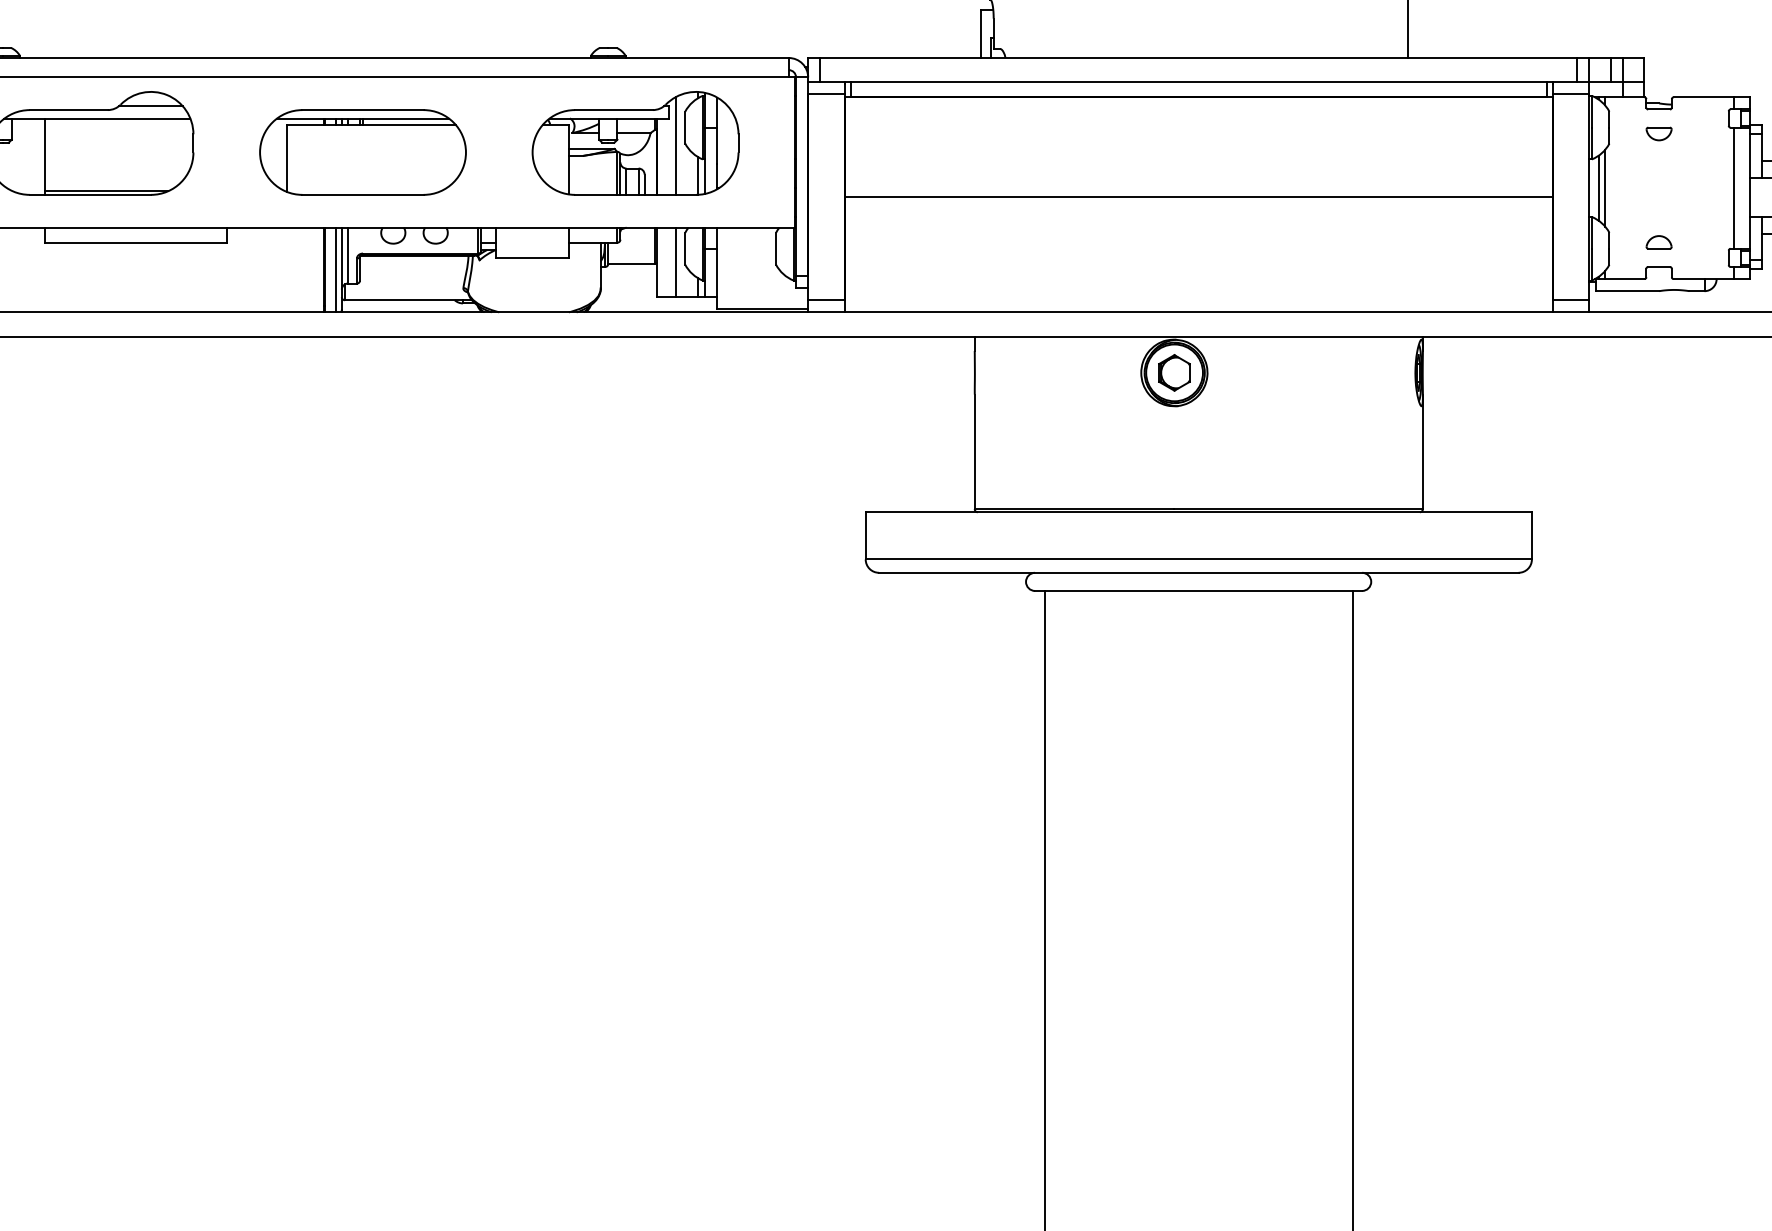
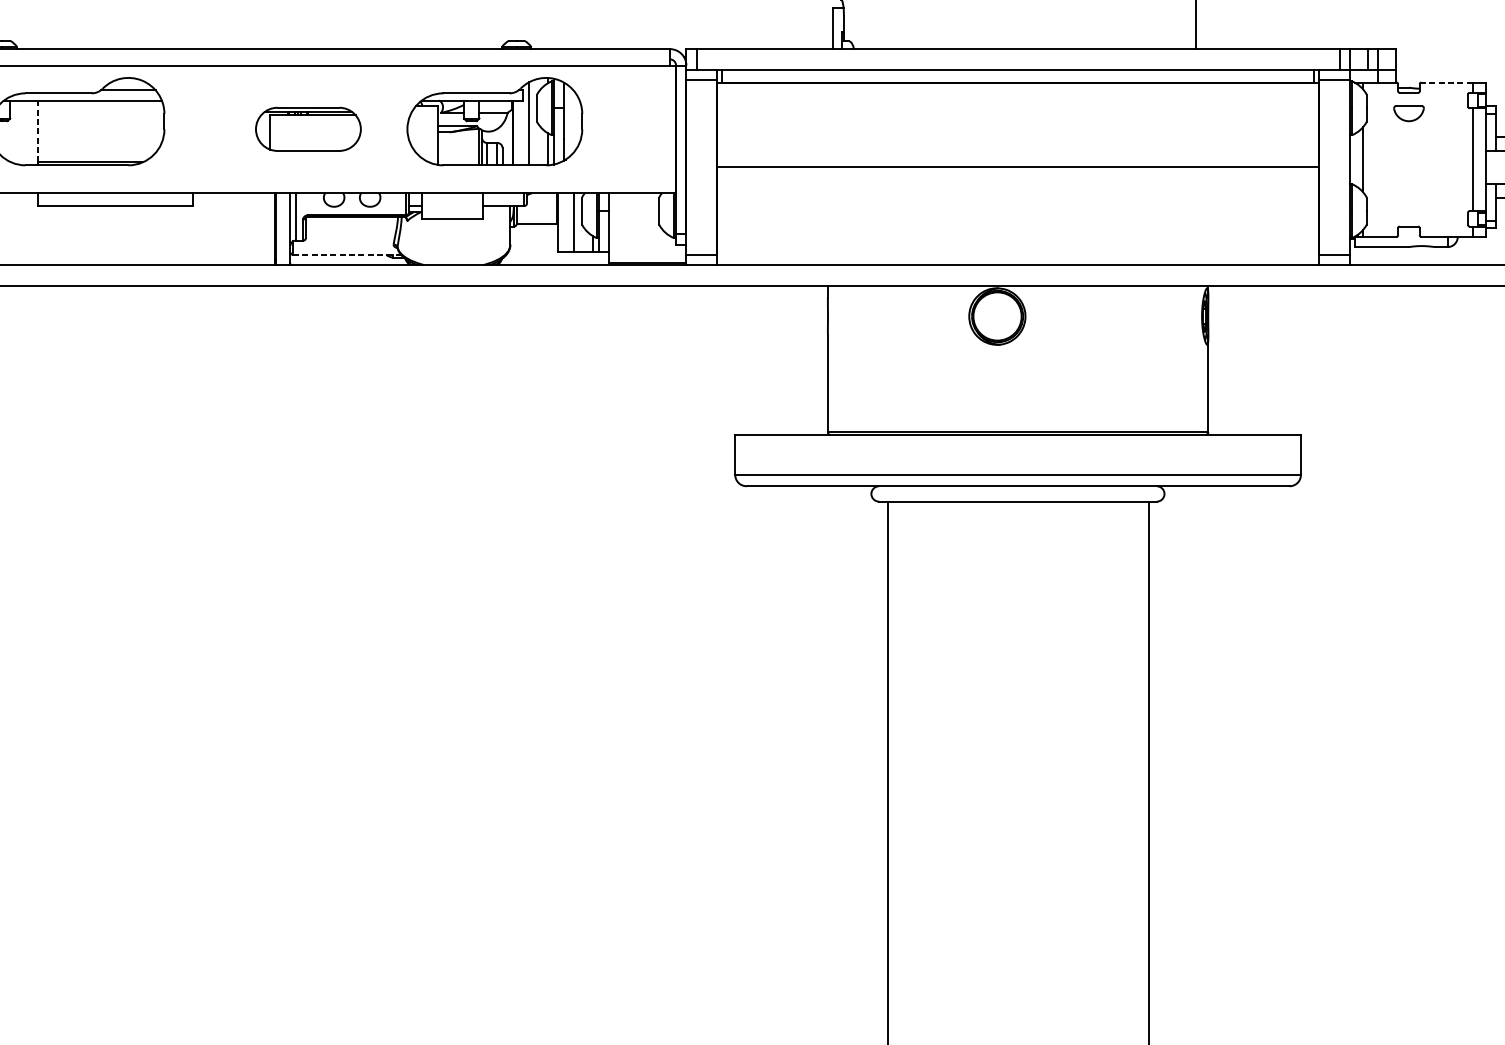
line: (1703, 97) -> (1446, 82), solid -> dashed
part: (1658, 133) -> (1408, 113), size x1.4
part: (635, 143) -> (494, 121), moved
part: (362, 152) -> (307, 129), size x0.6
line: (45, 154) -> (38, 131), solid -> dashed
line: (1598, 187) -> (1357, 159), removed
part: (1658, 242) -> (1408, 205), removed
line: (335, 269) -> (285, 228), removed
line: (408, 300) -> (347, 255), solid -> dashed
part: (1174, 372) -> (997, 316), removed

